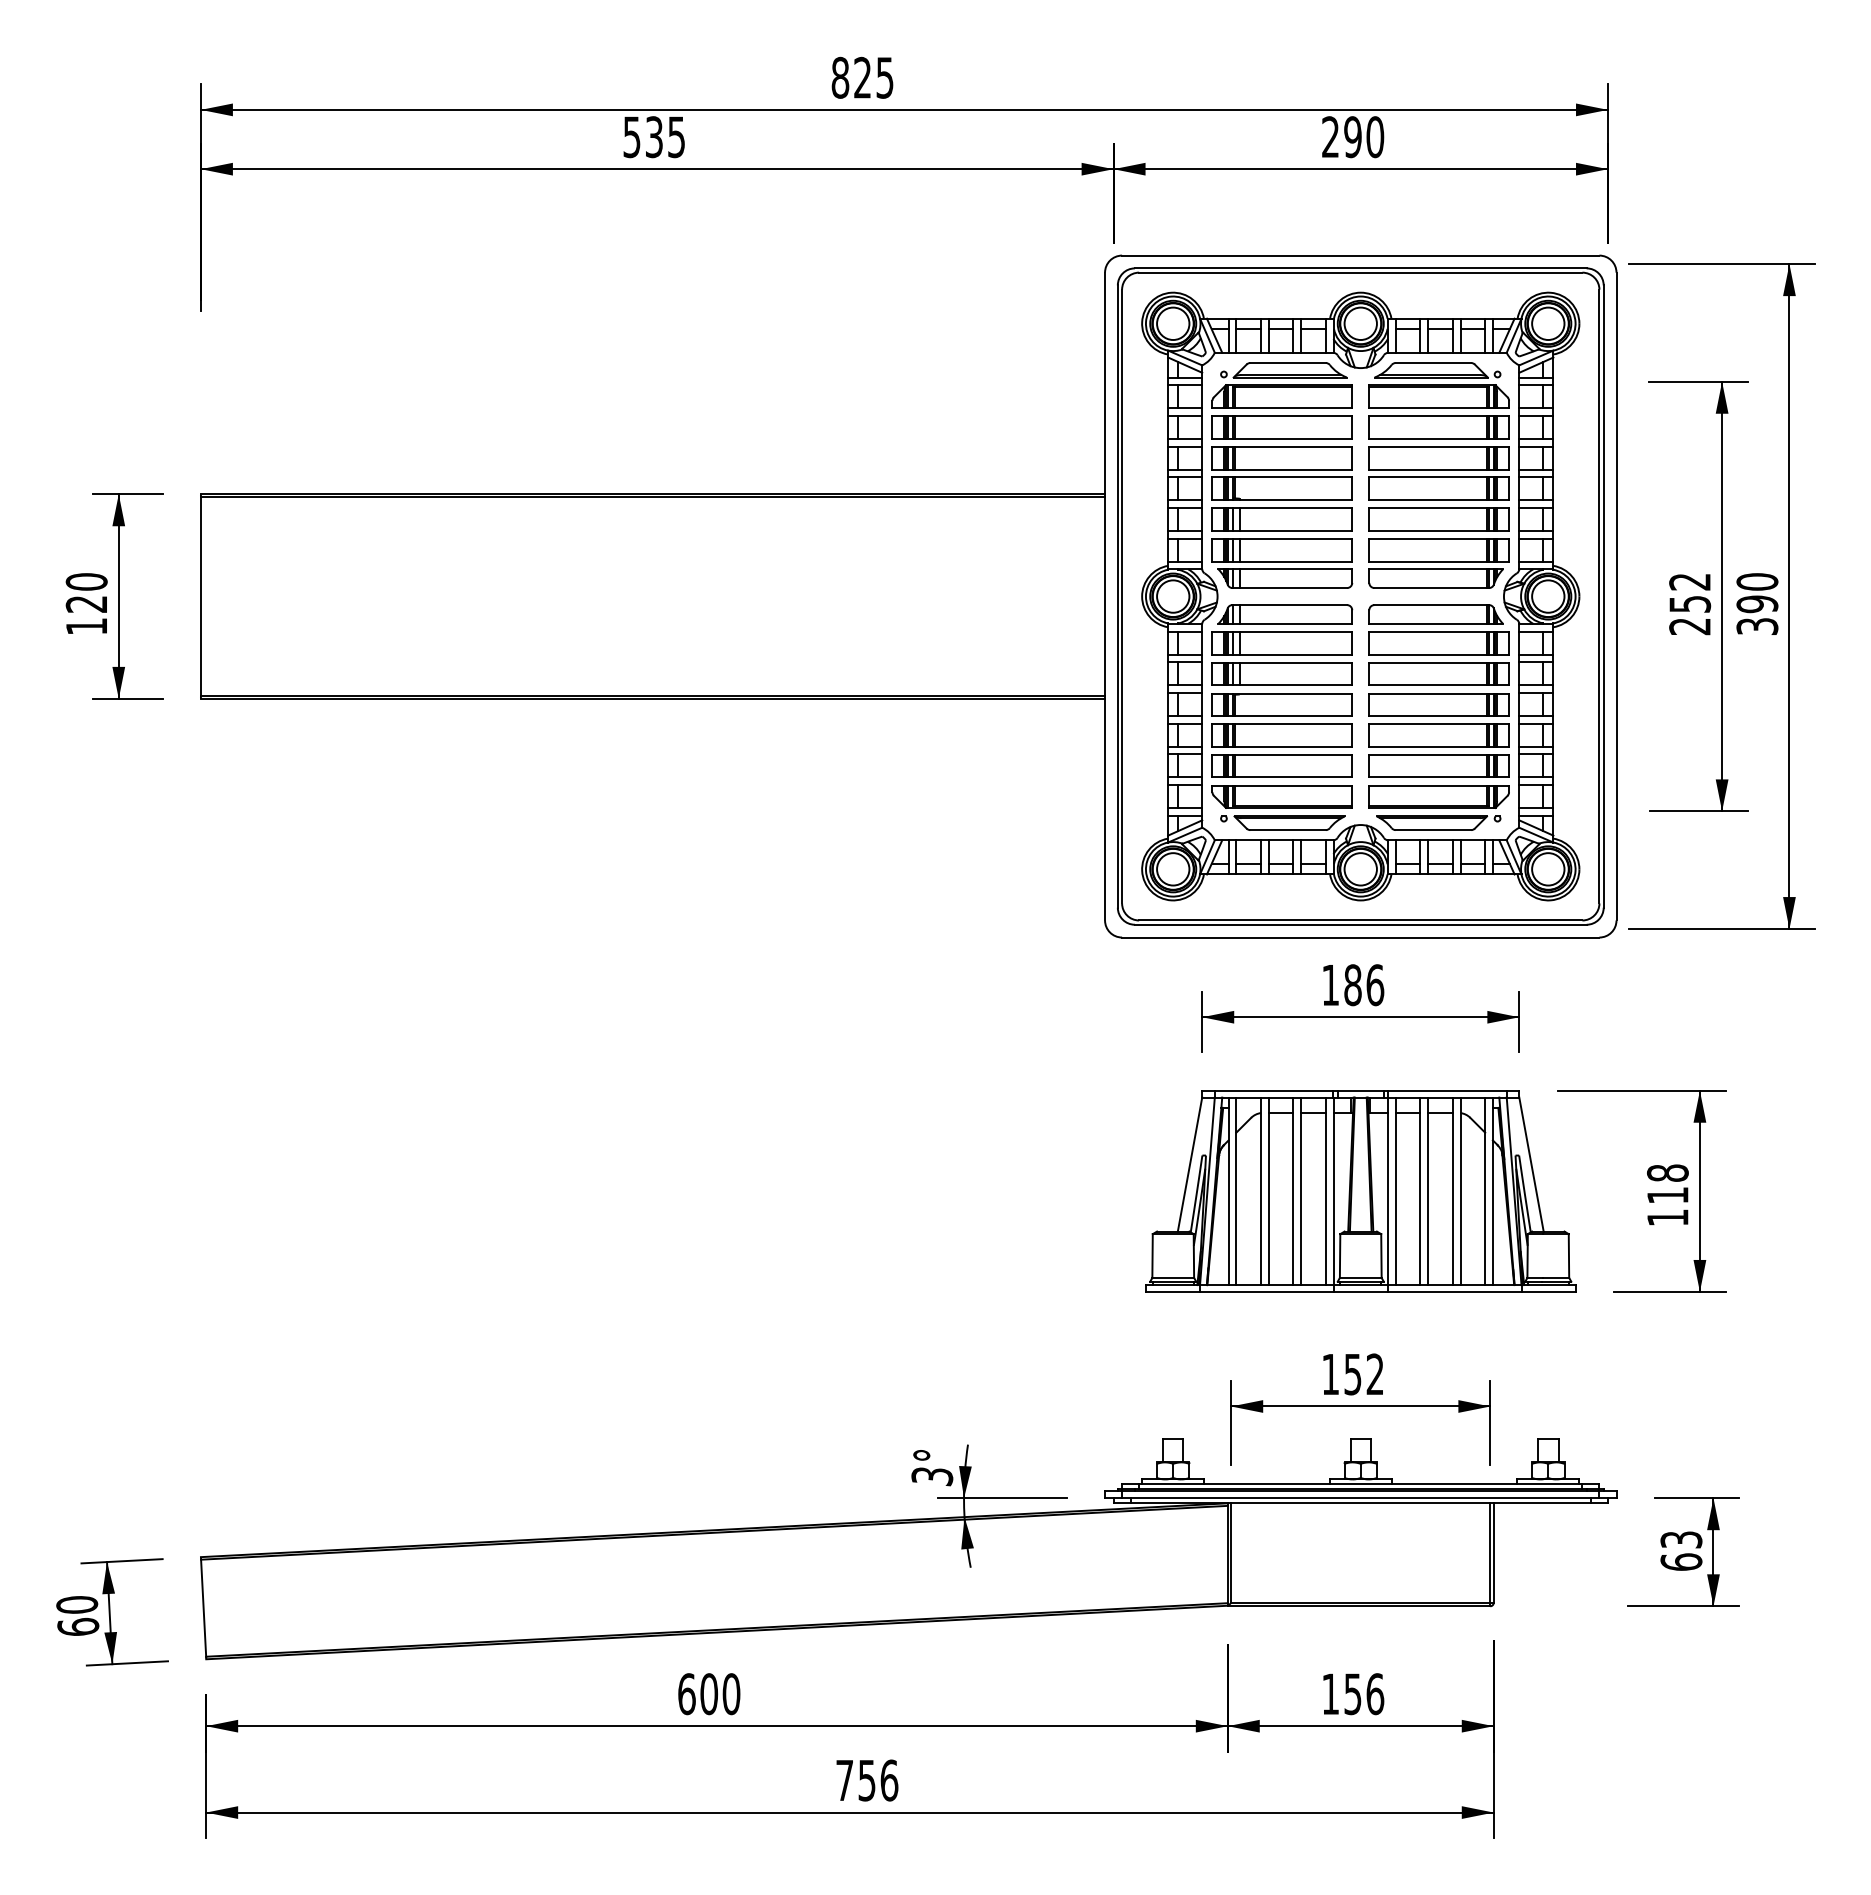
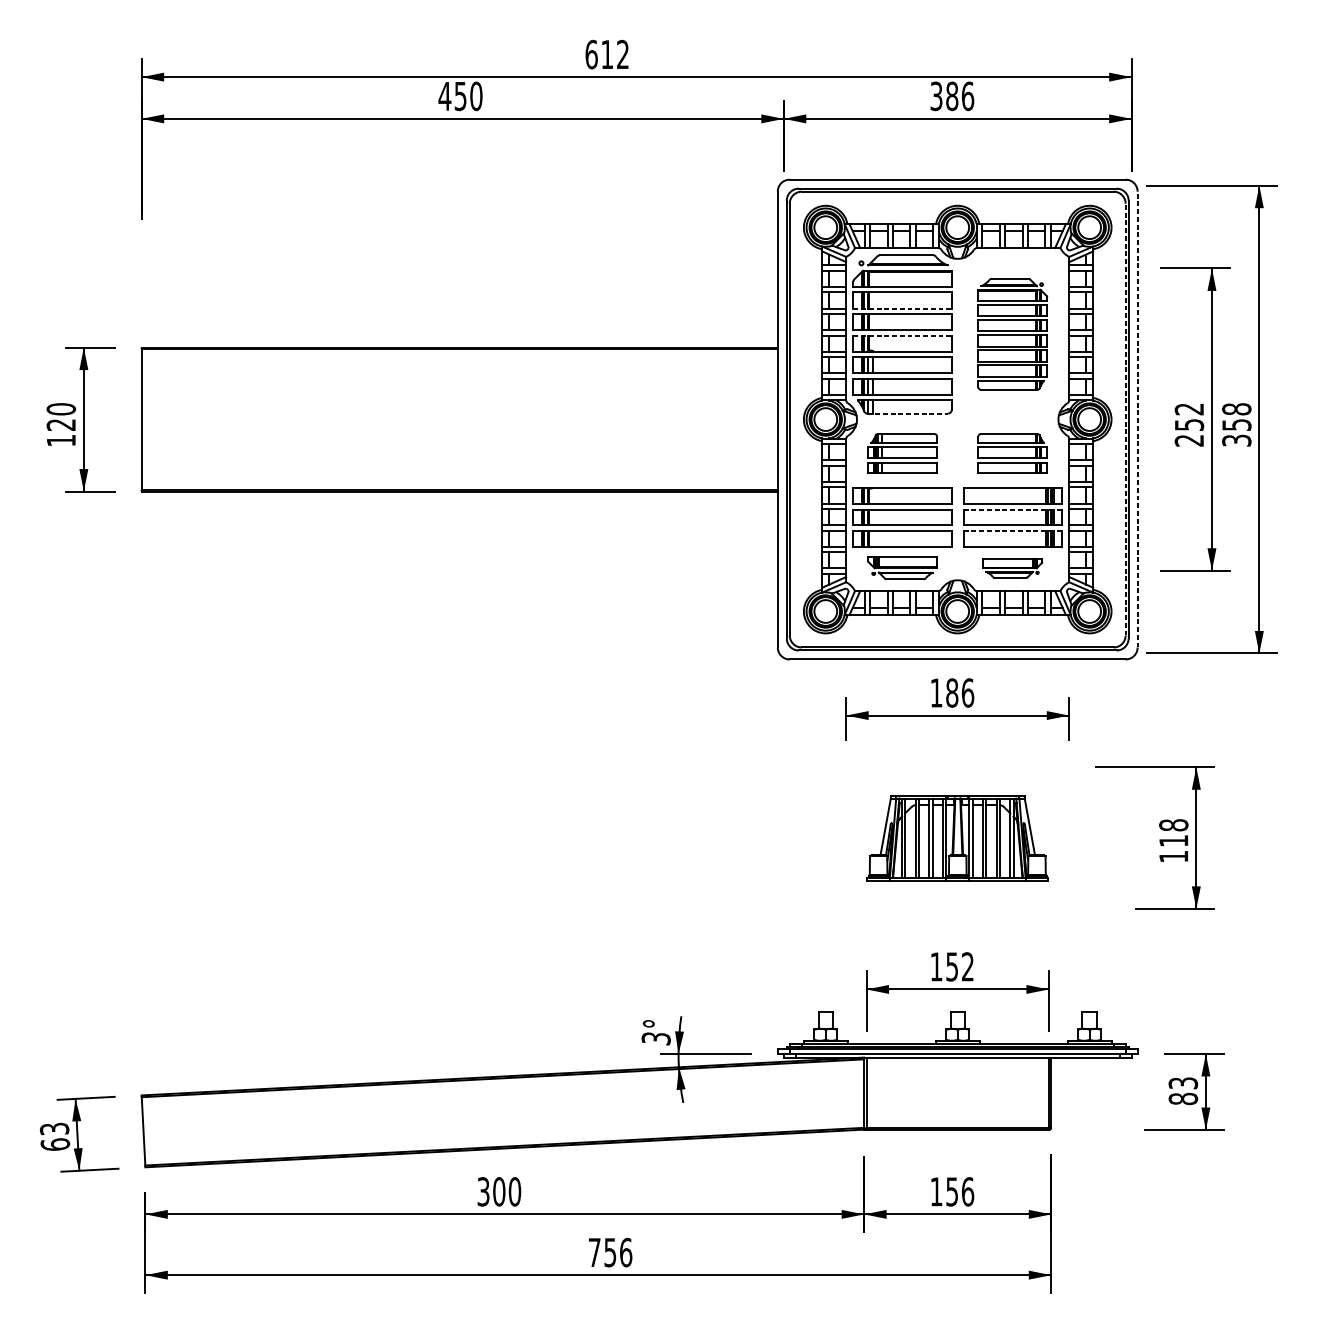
text: (862, 77) -> (607, 54), 825 -> 612
text: (653, 137) -> (460, 96), 535 -> 450
text: (1353, 137) -> (952, 96), 290 -> 386
line: (1282, 438) -> (902, 308), solid -> dashed
part: (1438, 475) -> (1012, 334), size x0.7
line: (1282, 477) -> (902, 335), solid -> dashed
line: (1290, 588) -> (908, 413), solid -> dashed
text: (1757, 593) -> (1236, 417), 390 -> 358
line: (1599, 596) -> (1125, 419), solid -> dashed
line: (1616, 596) -> (1137, 419), solid -> dashed
part: (1282, 644) -> (902, 453), size x0.7
part: (1438, 644) -> (1012, 453), size x0.7
line: (1439, 724) -> (1013, 509), solid -> dashed
line: (1439, 755) -> (1013, 531), solid -> dashed
part: (1281, 807) -> (901, 567), size x0.7
part: (1438, 807) -> (1012, 567), size x0.6
part: (1360, 1191) -> (957, 838), size x0.6
text: (1681, 1561) -> (1183, 1098), 63 -> 83
text: (77, 1604) -> (54, 1128), 60 -> 63
text: (686, 1694) -> (483, 1192), 600 -> 300

